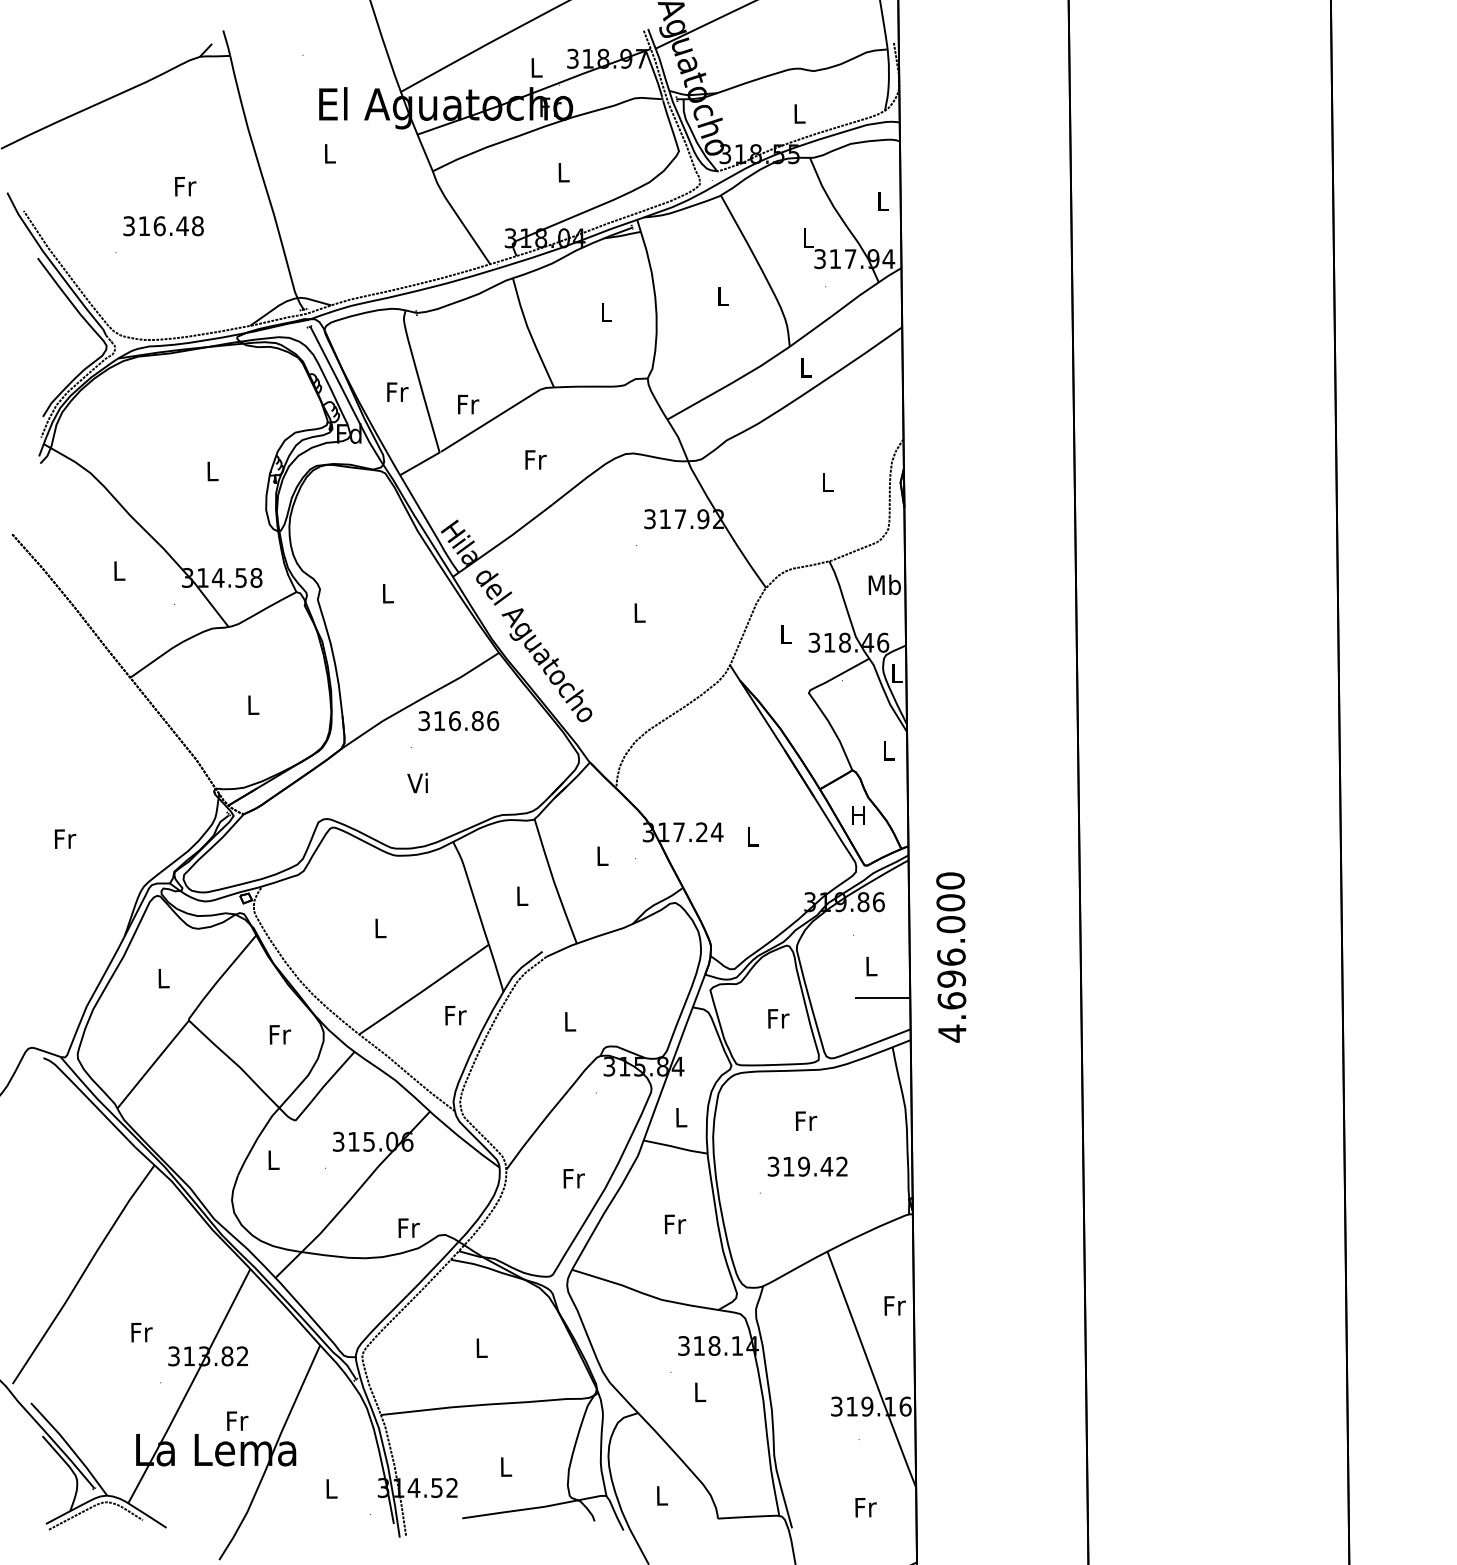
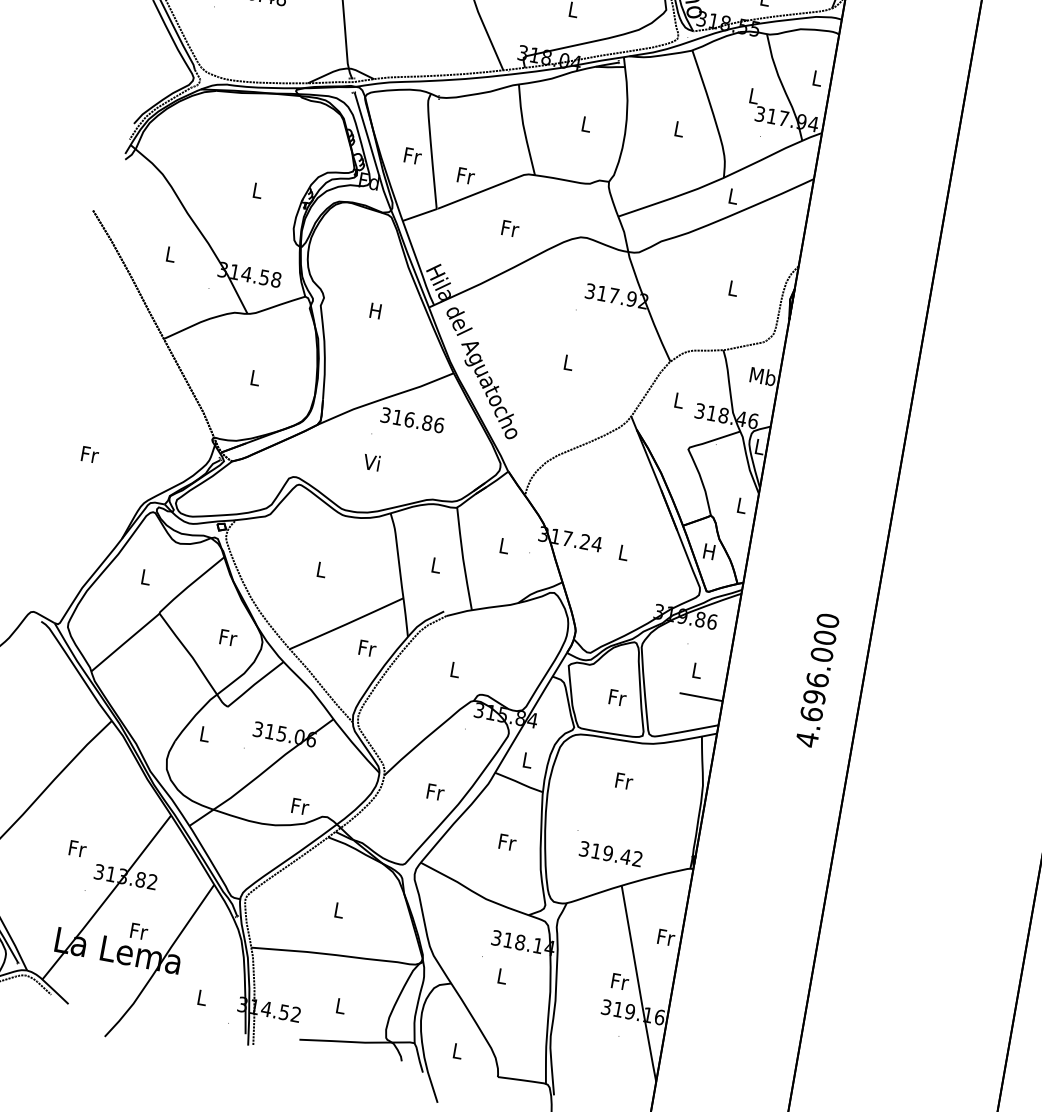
text: (387, 593) -> (375, 310), L -> H
text: (951, 957) -> (817, 680), moved
text: (807, 1166) -> (610, 853), moved
text: (865, 1507) -> (619, 981), moved

